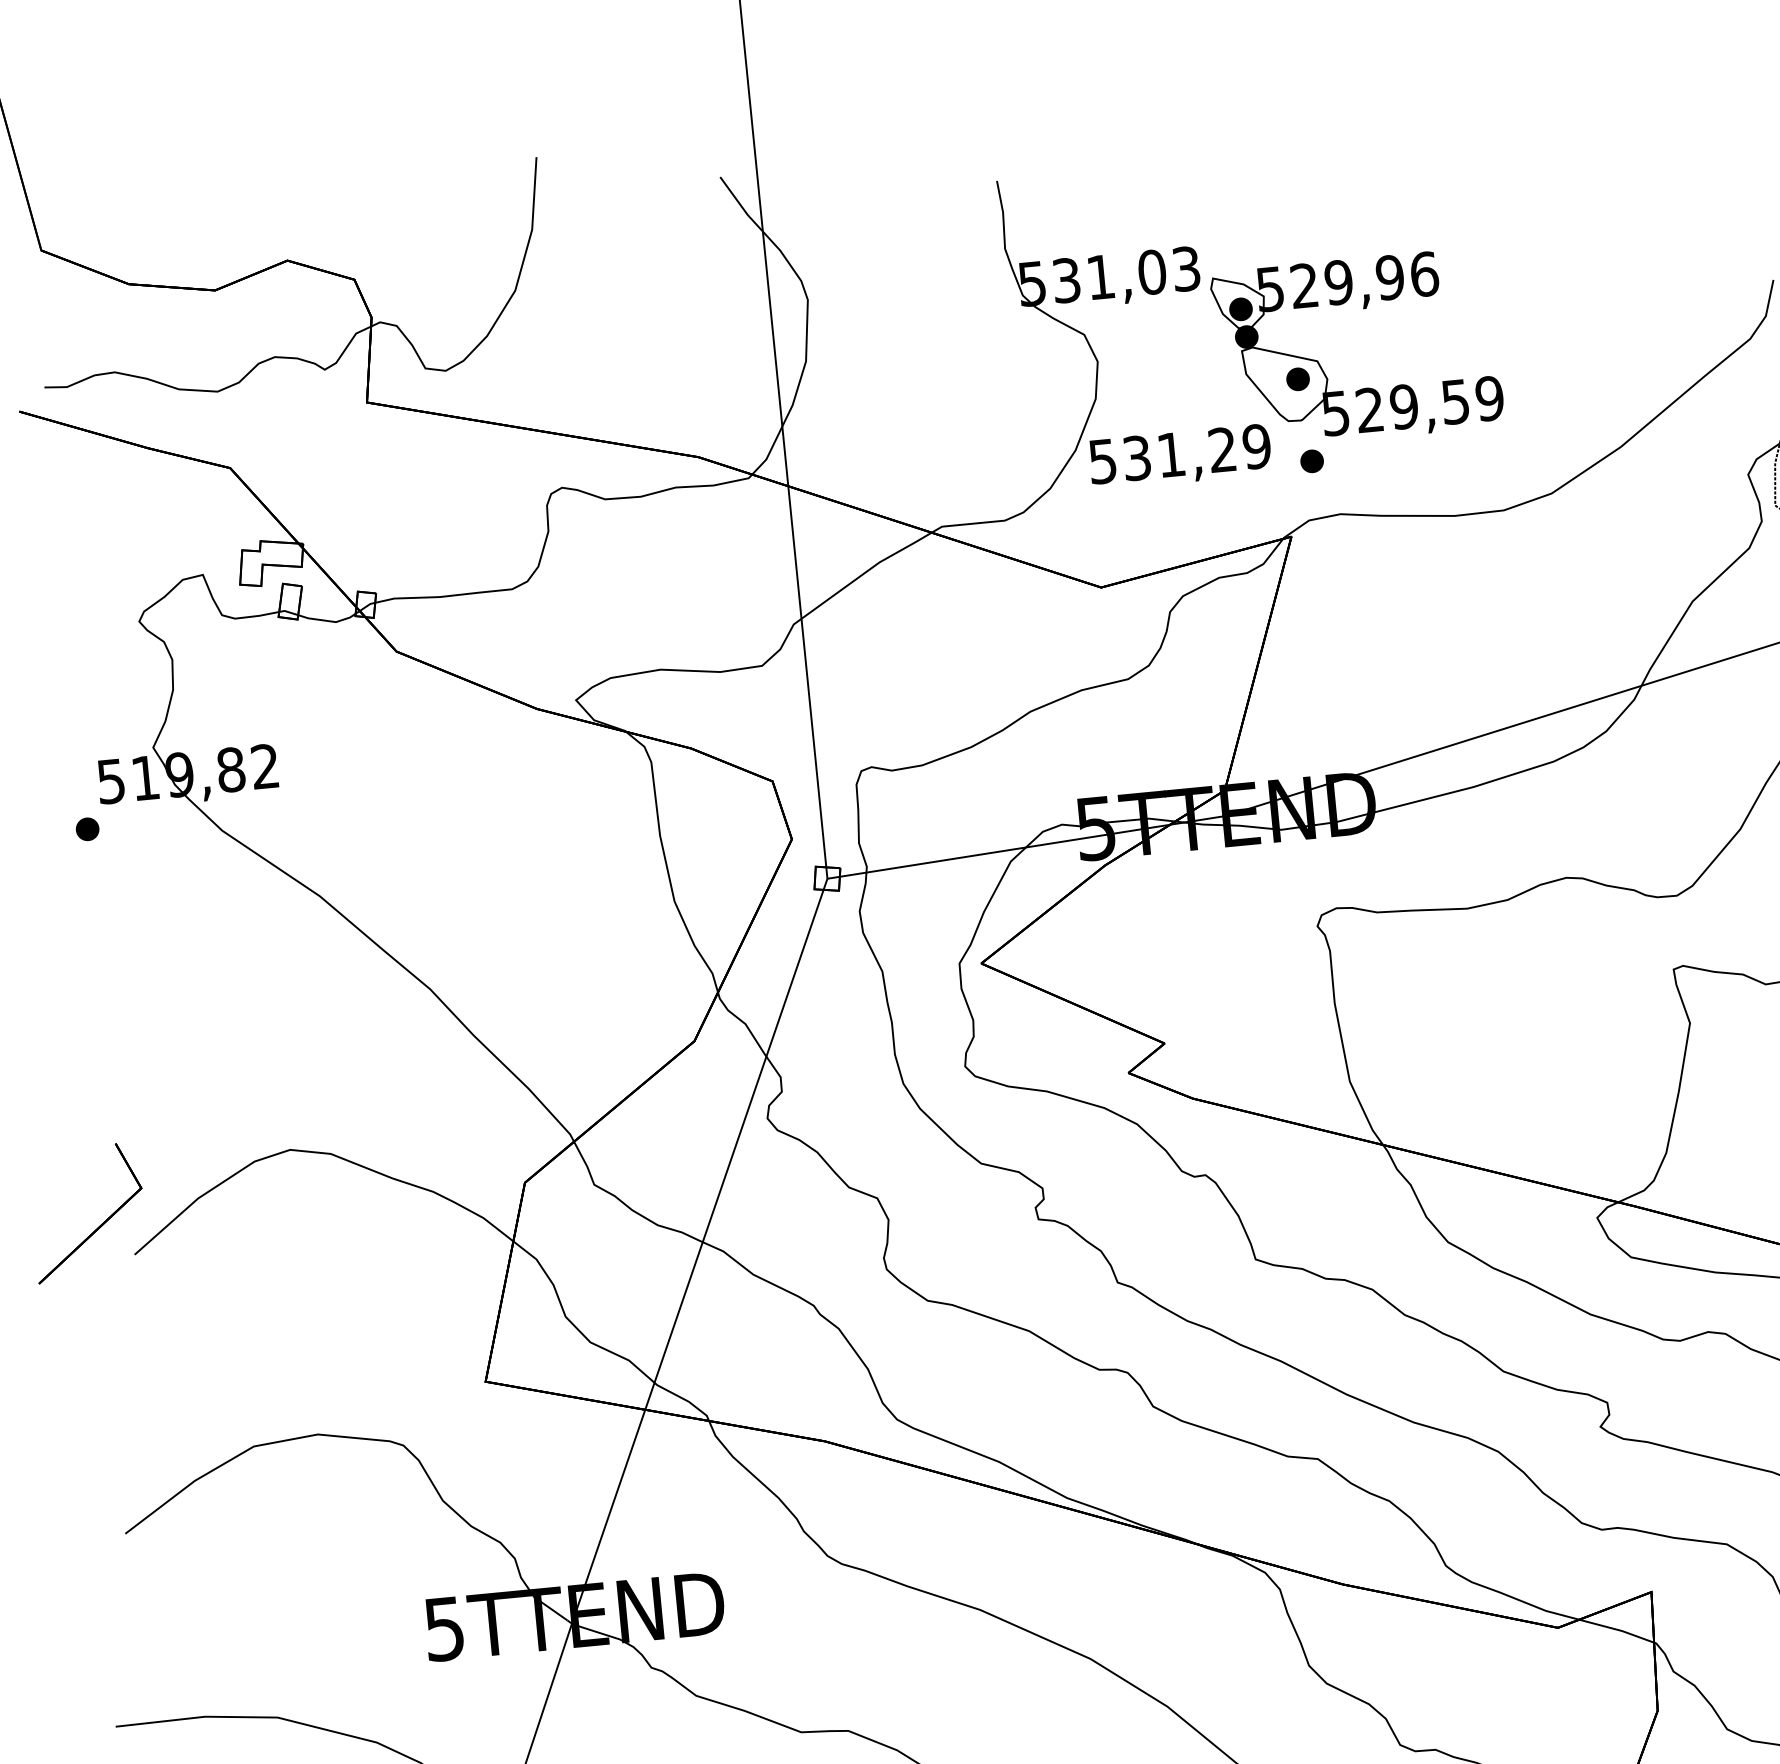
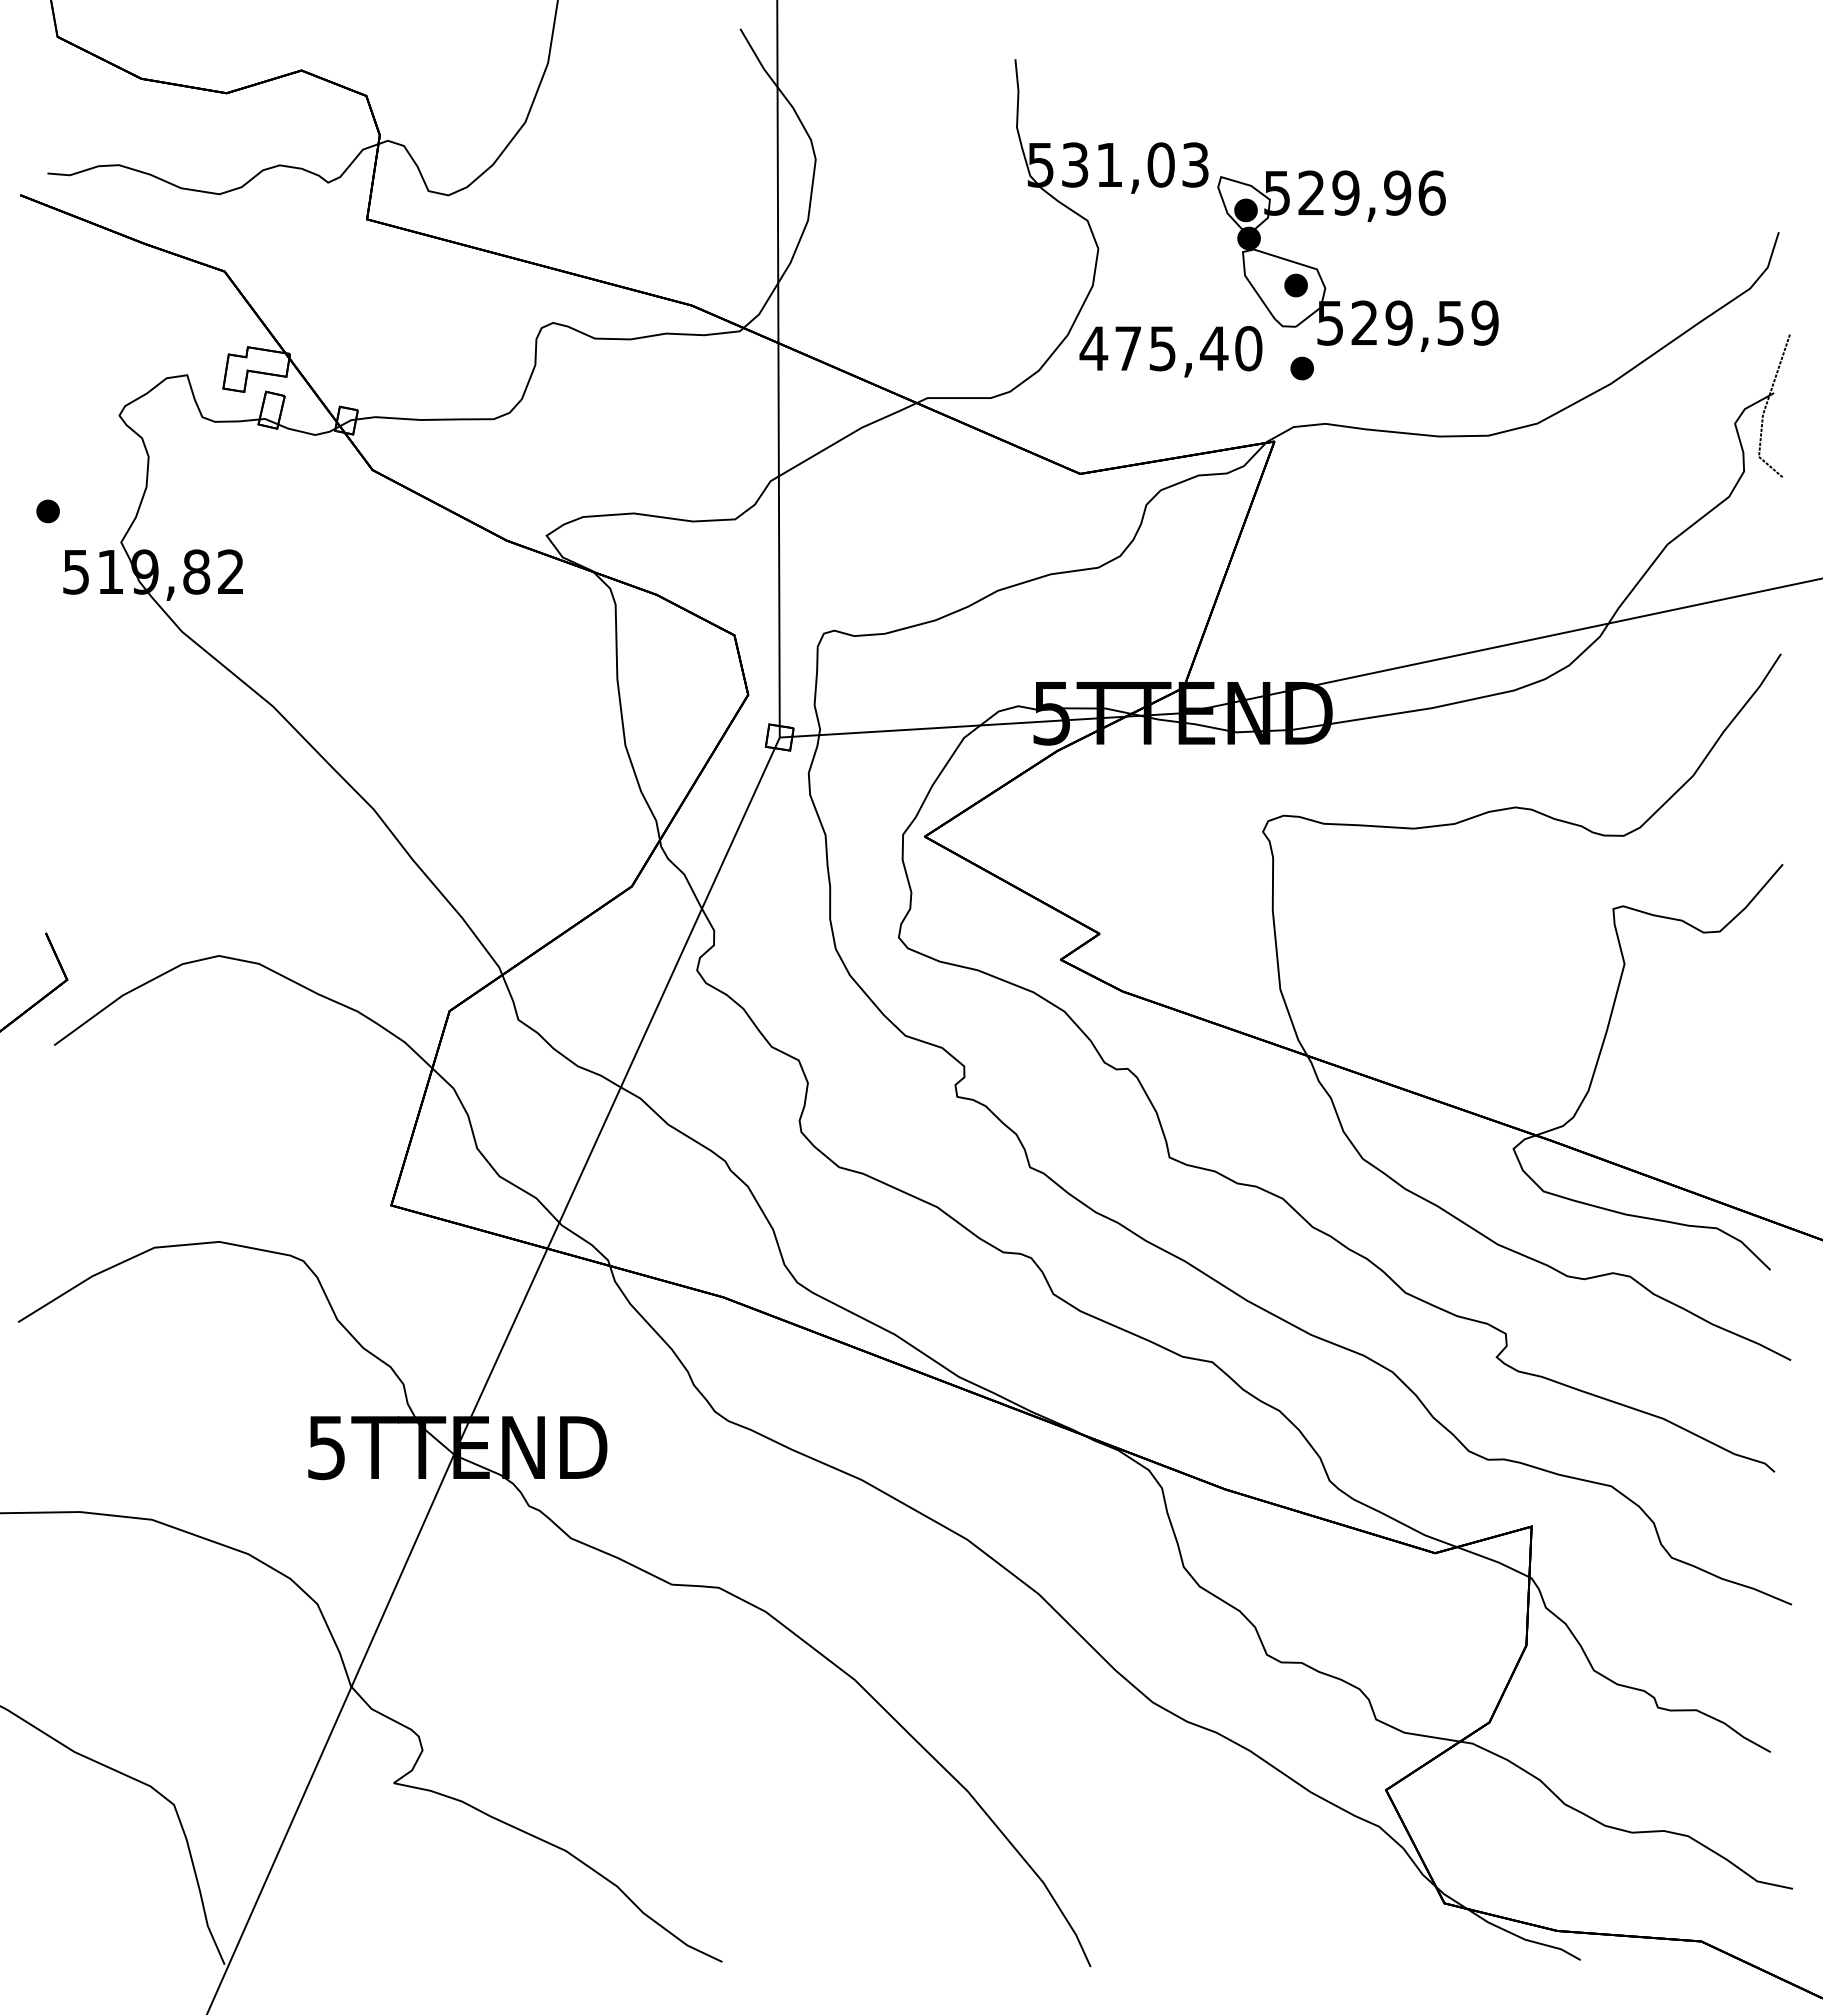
text: (1179, 454) -> (1170, 348), 531,29 -> 475,40
part: (87, 829) -> (47, 511), moved

